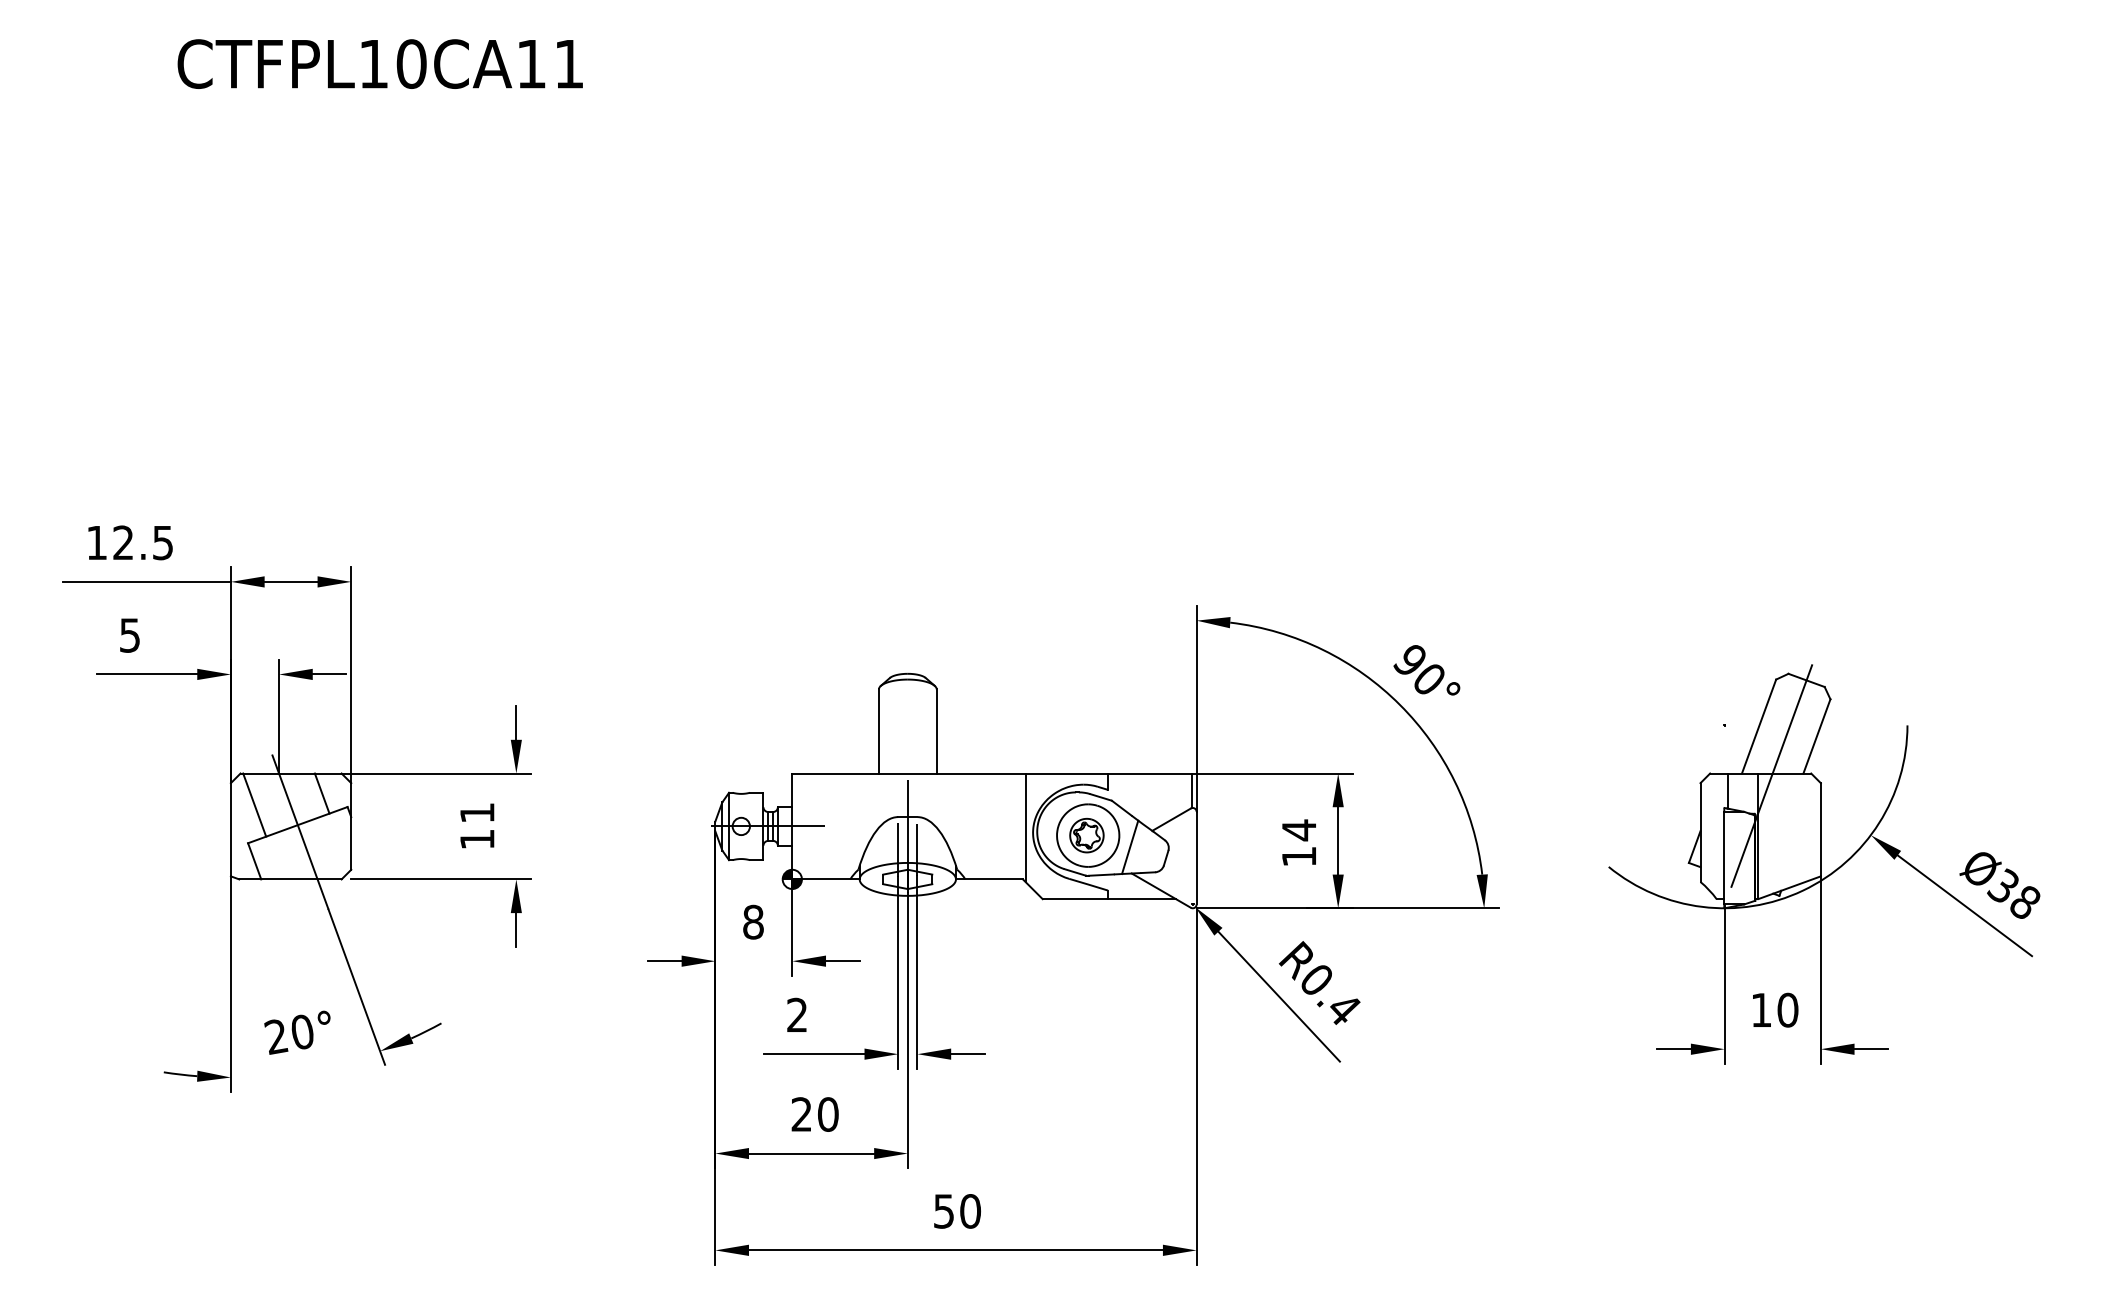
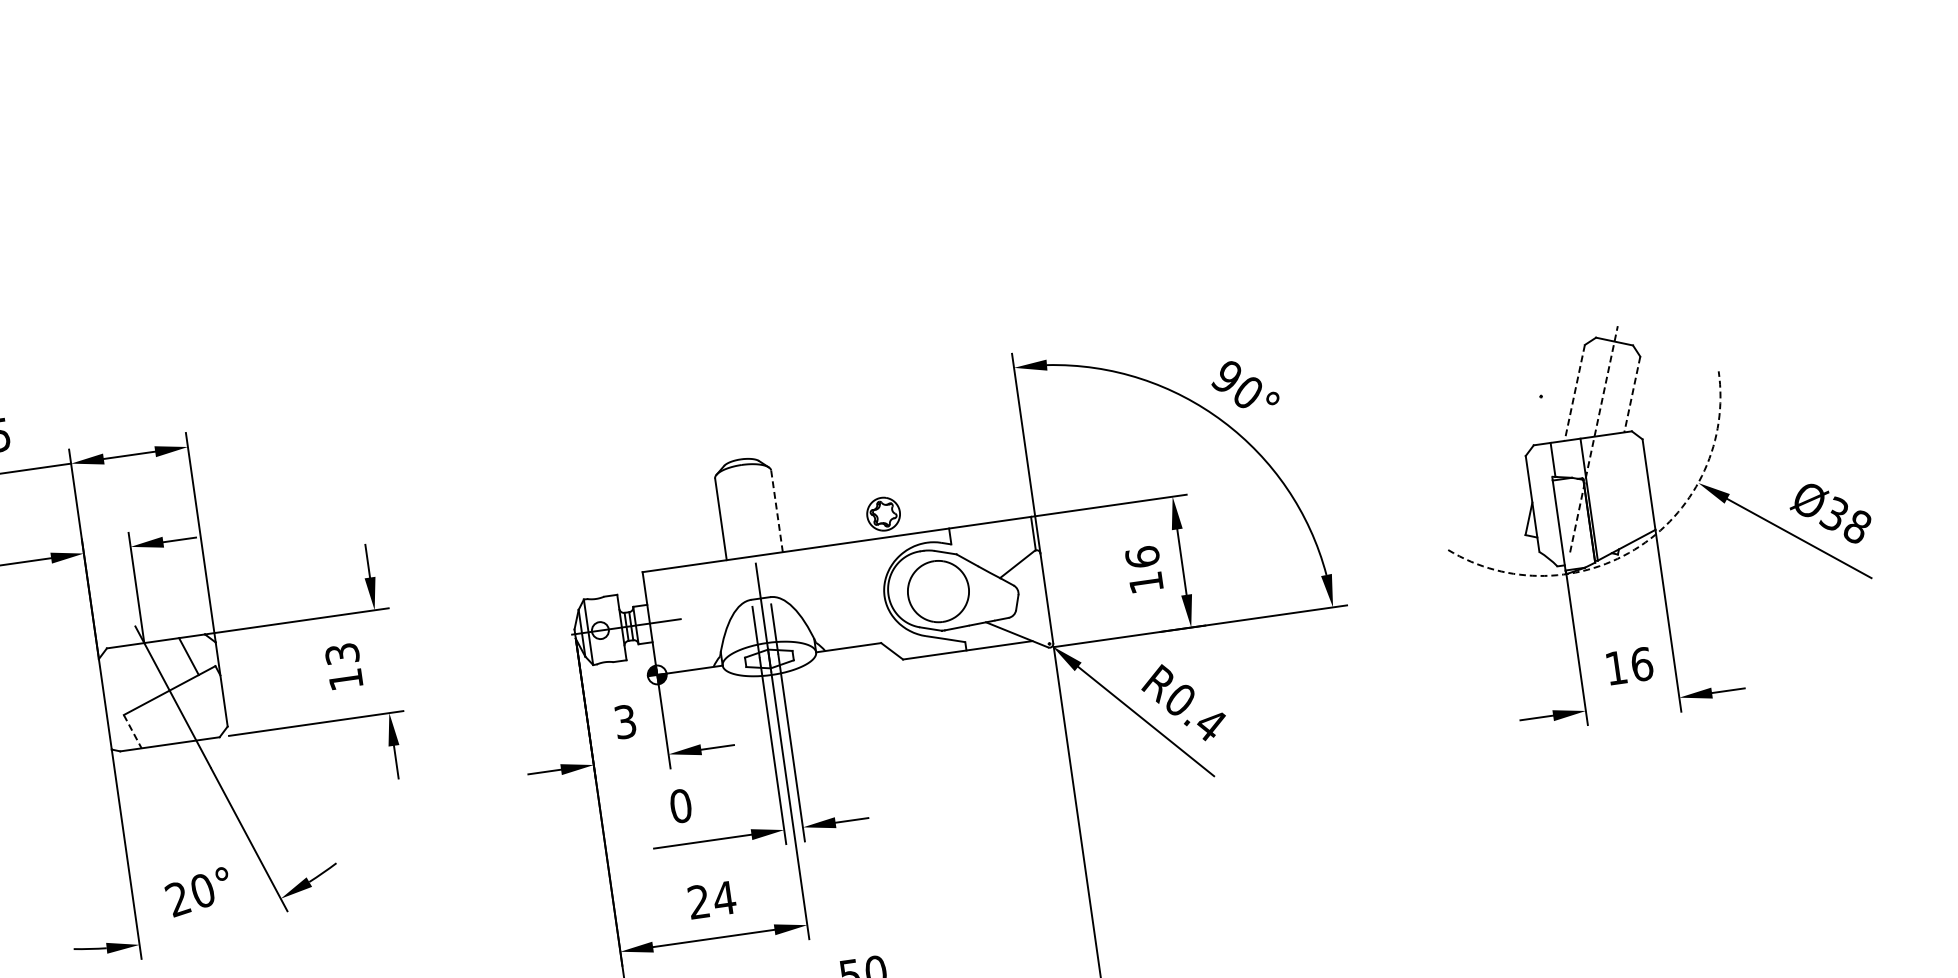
line: (1759, 726) -> (1575, 392), solid -> dashed
line: (936, 731) -> (776, 511), solid -> dashed
line: (1816, 736) -> (1631, 394), solid -> dashed
line: (1771, 776) -> (1593, 439), solid -> dashed
line: (254, 804) -> (124, 676), removed
text: (477, 813) -> (342, 654), 11 -> 13
line: (1025, 827) -> (876, 592), removed
text: (1298, 830) -> (1141, 557), 14 -> 16
part: (1086, 835) -> (883, 514), moved
line: (1130, 847) -> (981, 597), removed
line: (254, 861) -> (132, 731), solid -> dashed
arc: (1802, 890) -> (1639, 546), solid -> dashed
text: (753, 921) -> (625, 721), 8 -> 3
text: (1787, 1009) -> (1641, 663), 10 -> 16
text: (797, 1014) -> (680, 805), 2 -> 0
text: (828, 1114) -> (724, 898), 20 -> 24

